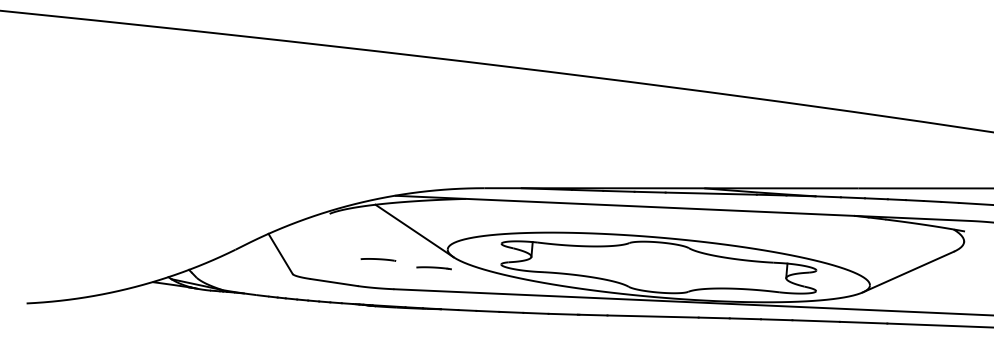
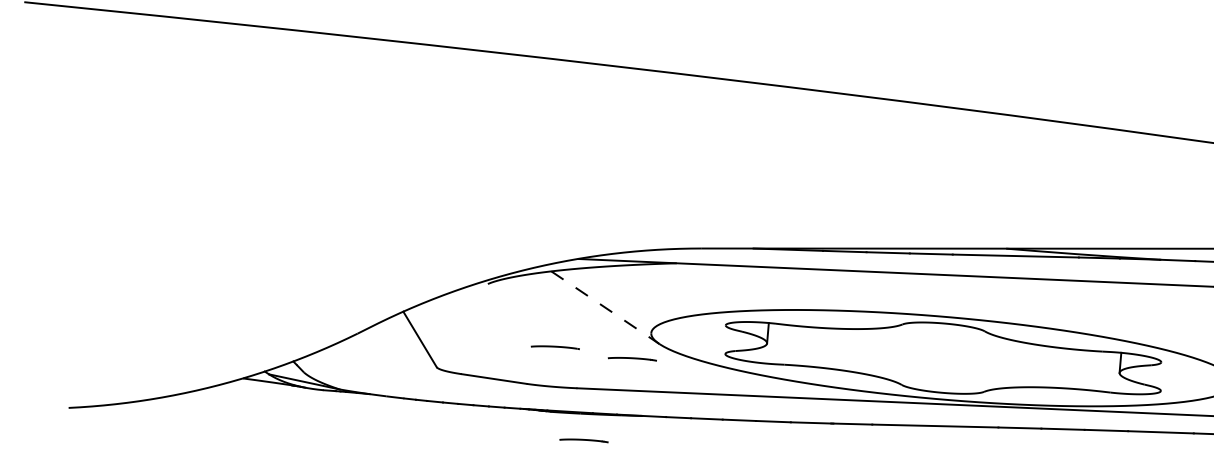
line: (414, 231) -> (605, 308), solid -> dashed
line: (398, 327) -> (583, 441), added

